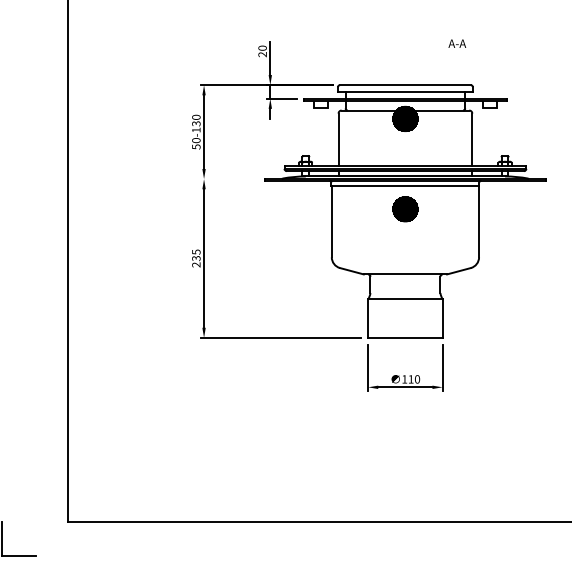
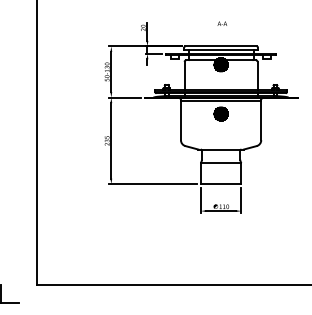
text: (455, 43) -> (221, 23), moved
line: (230, 178) -> (125, 97), added

